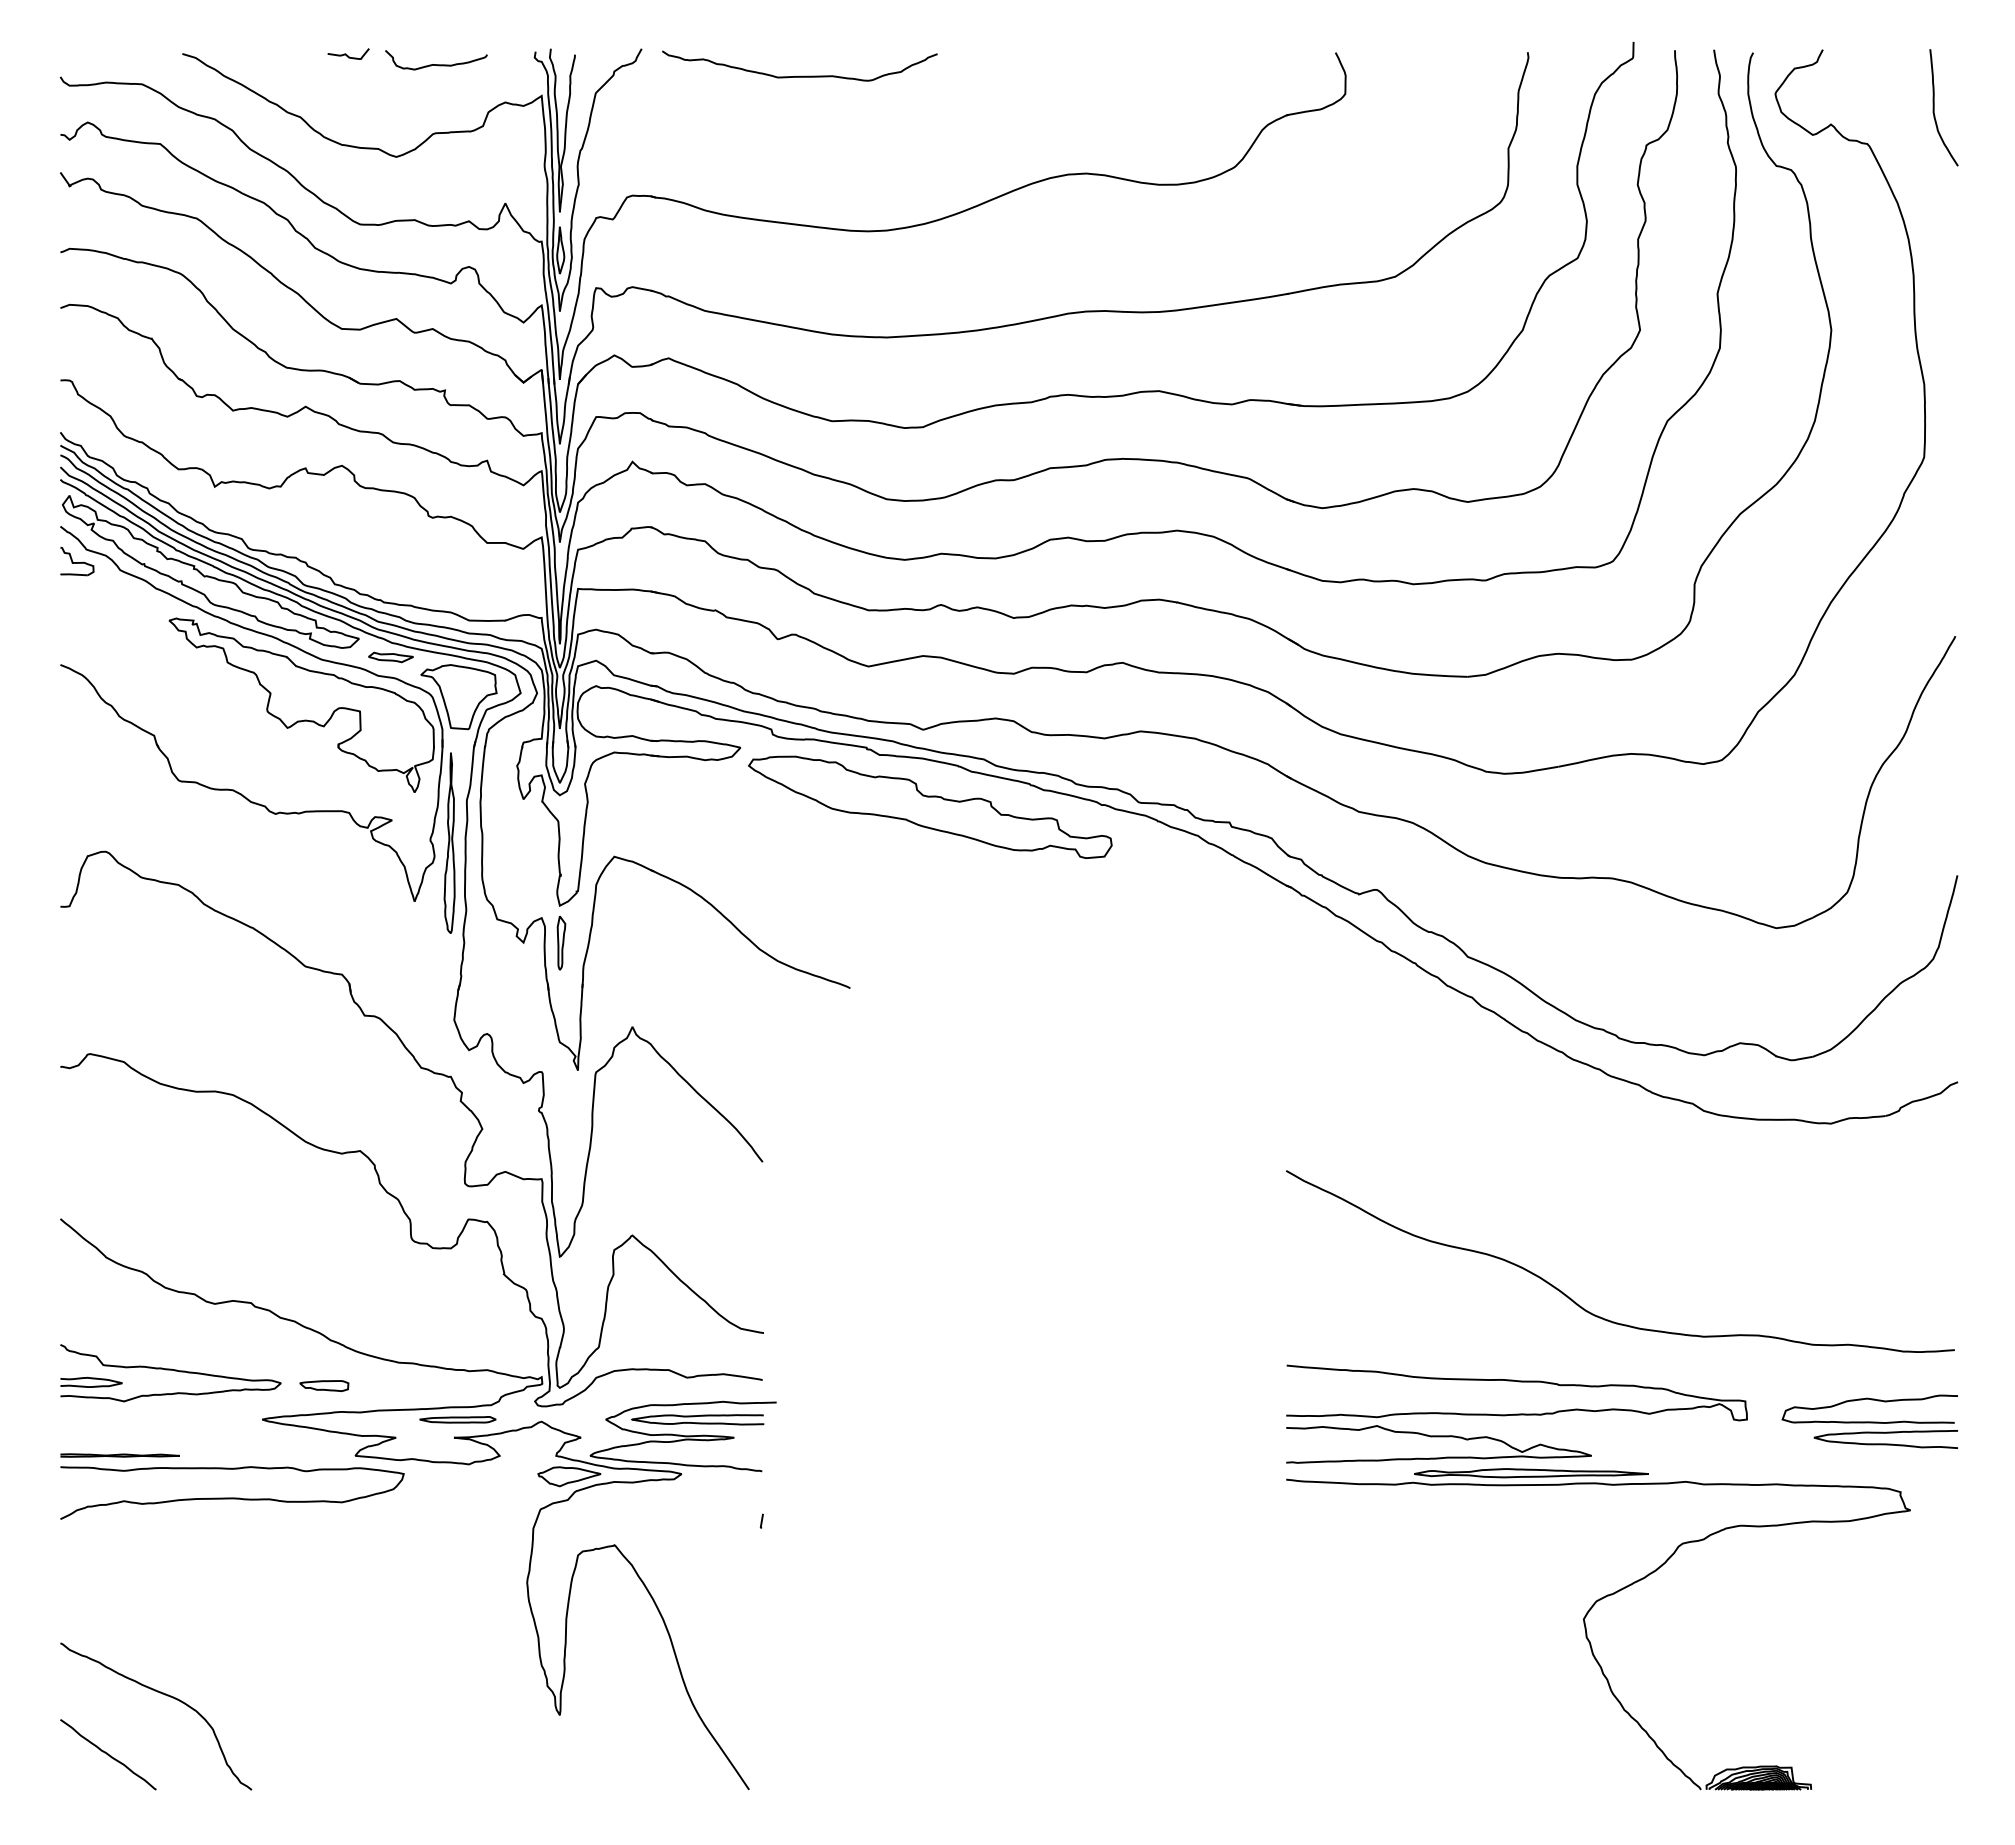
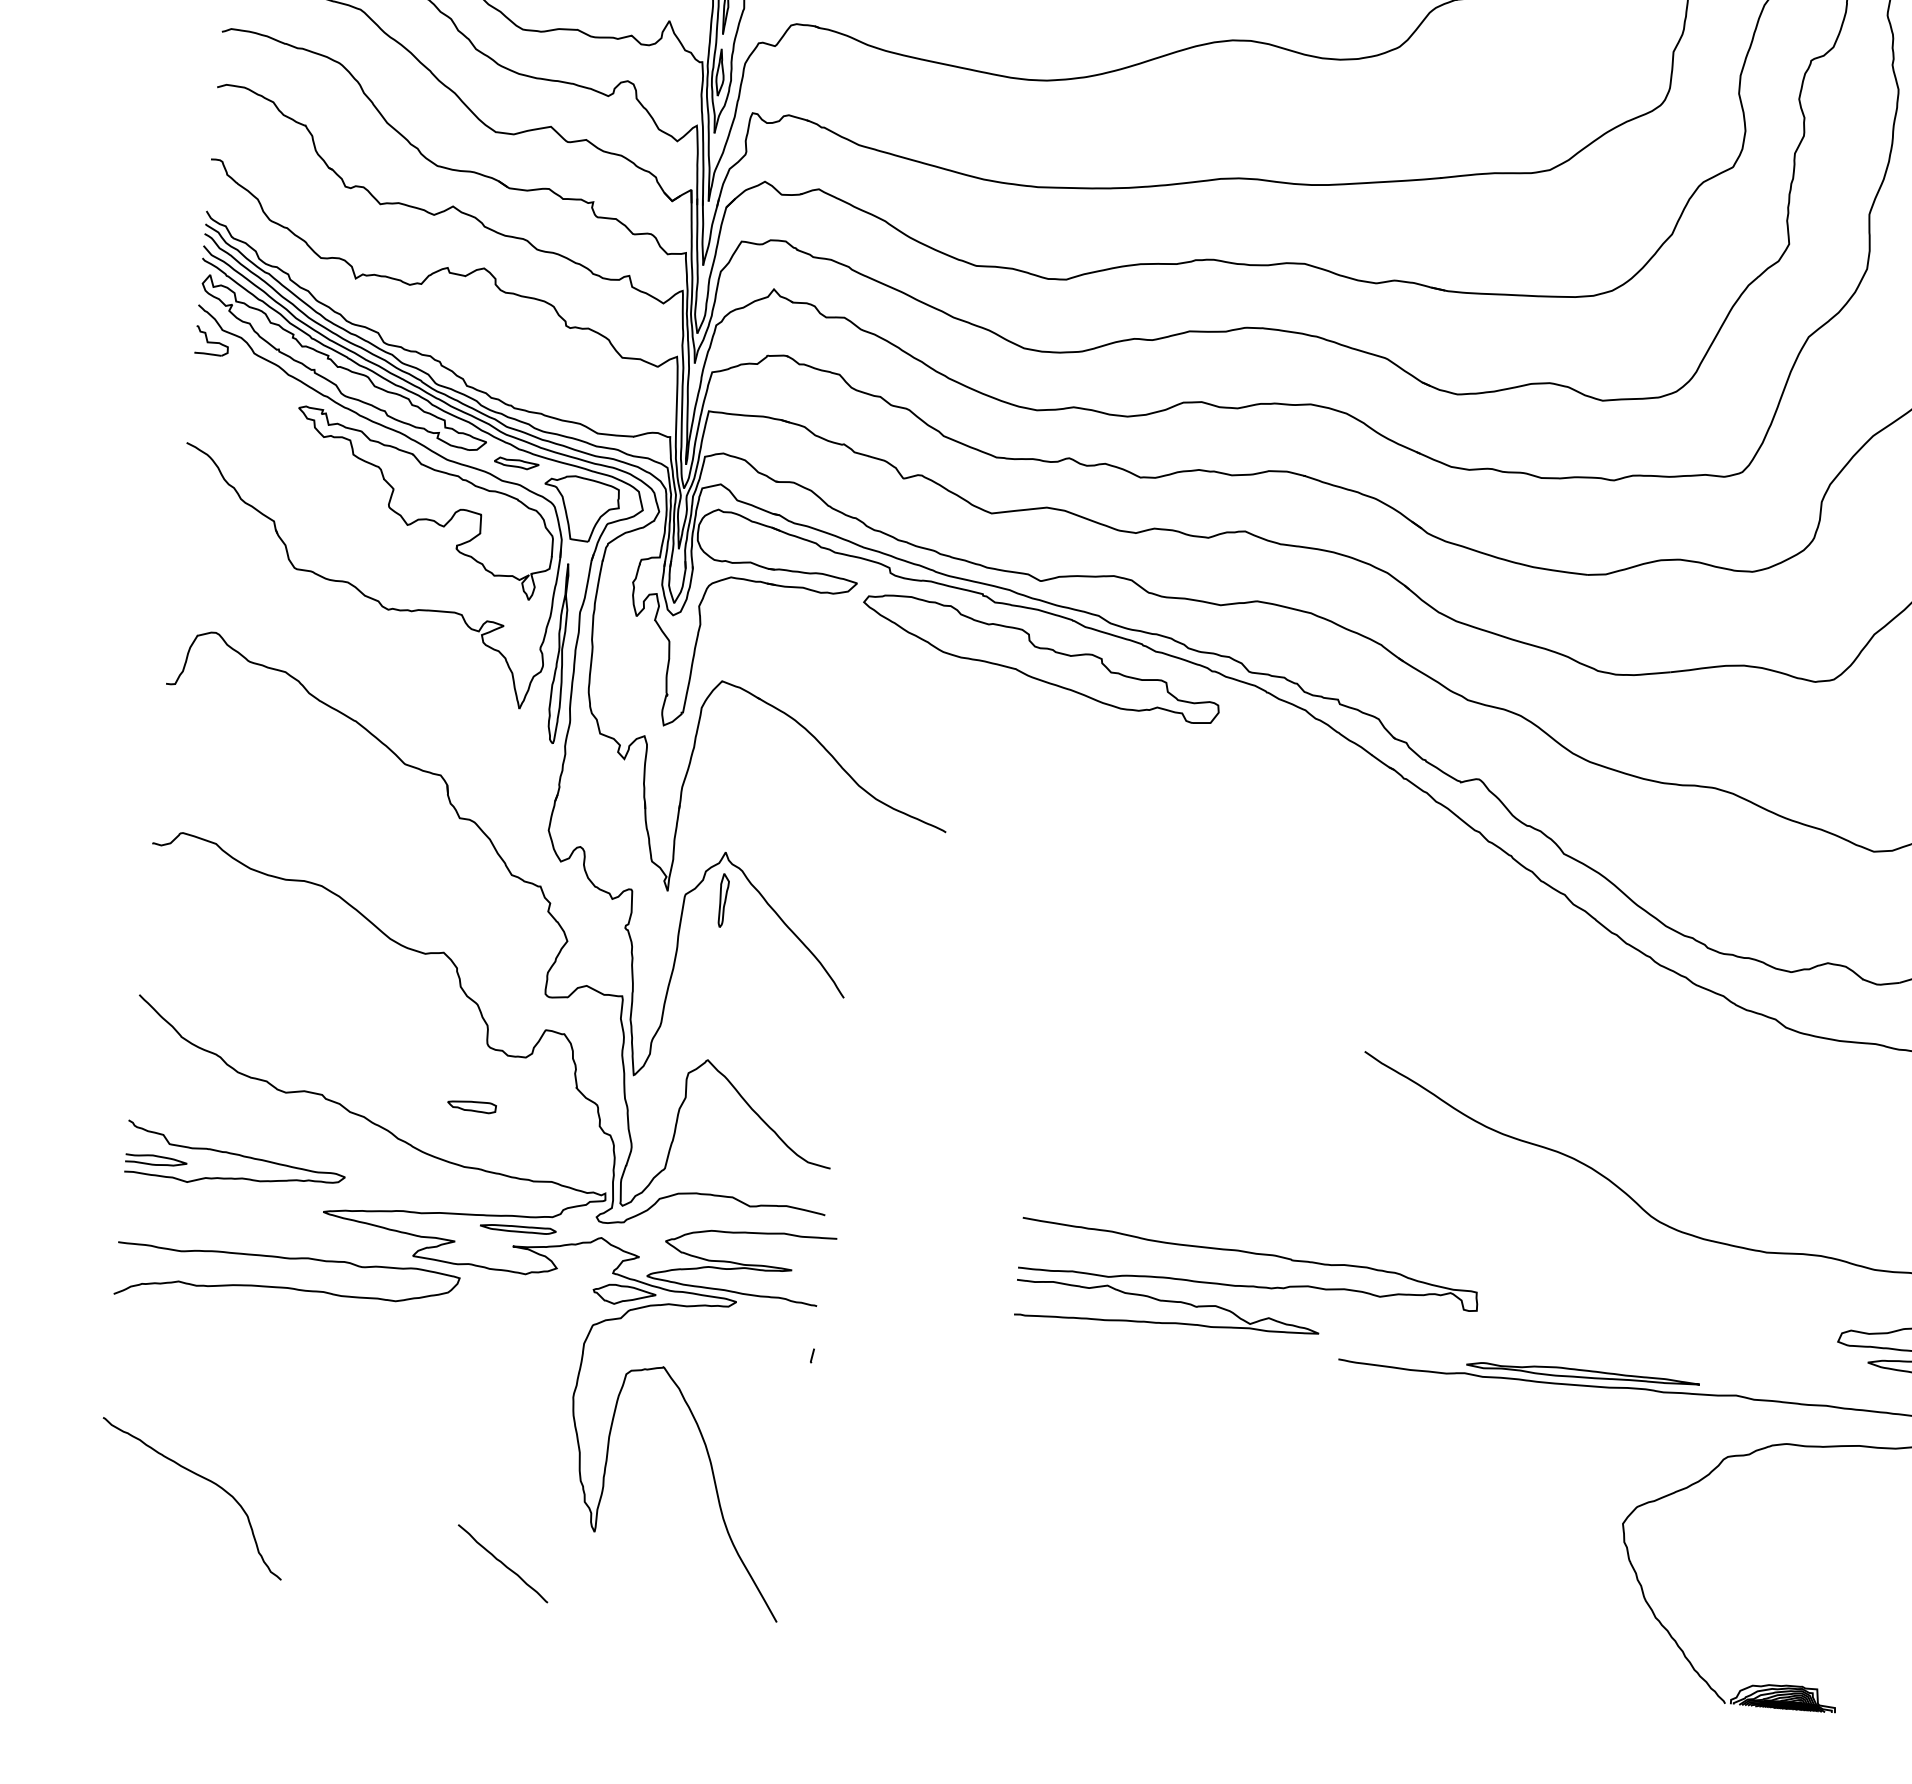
part: (561, 942) -> (723, 899), moved
part: (324, 1386) -> (472, 1107), moved
part: (1516, 1413) -> (1247, 1285), moved
curve: (697, 1416) -> (757, 1246), removed
line: (119, 1455) -> (178, 1235), removed
curve: (108, 1754) -> (503, 1563), moved

